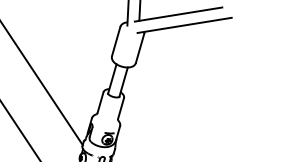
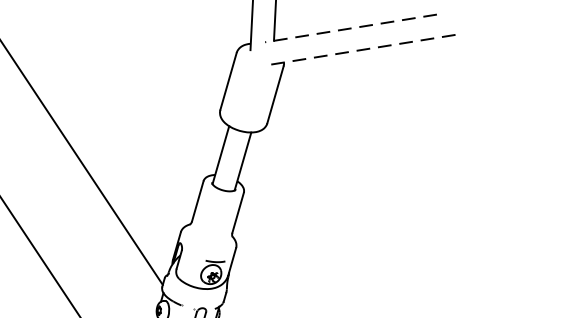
line: (178, 14) -> (350, 28), solid -> dashed
line: (184, 25) -> (362, 49), solid -> dashed

